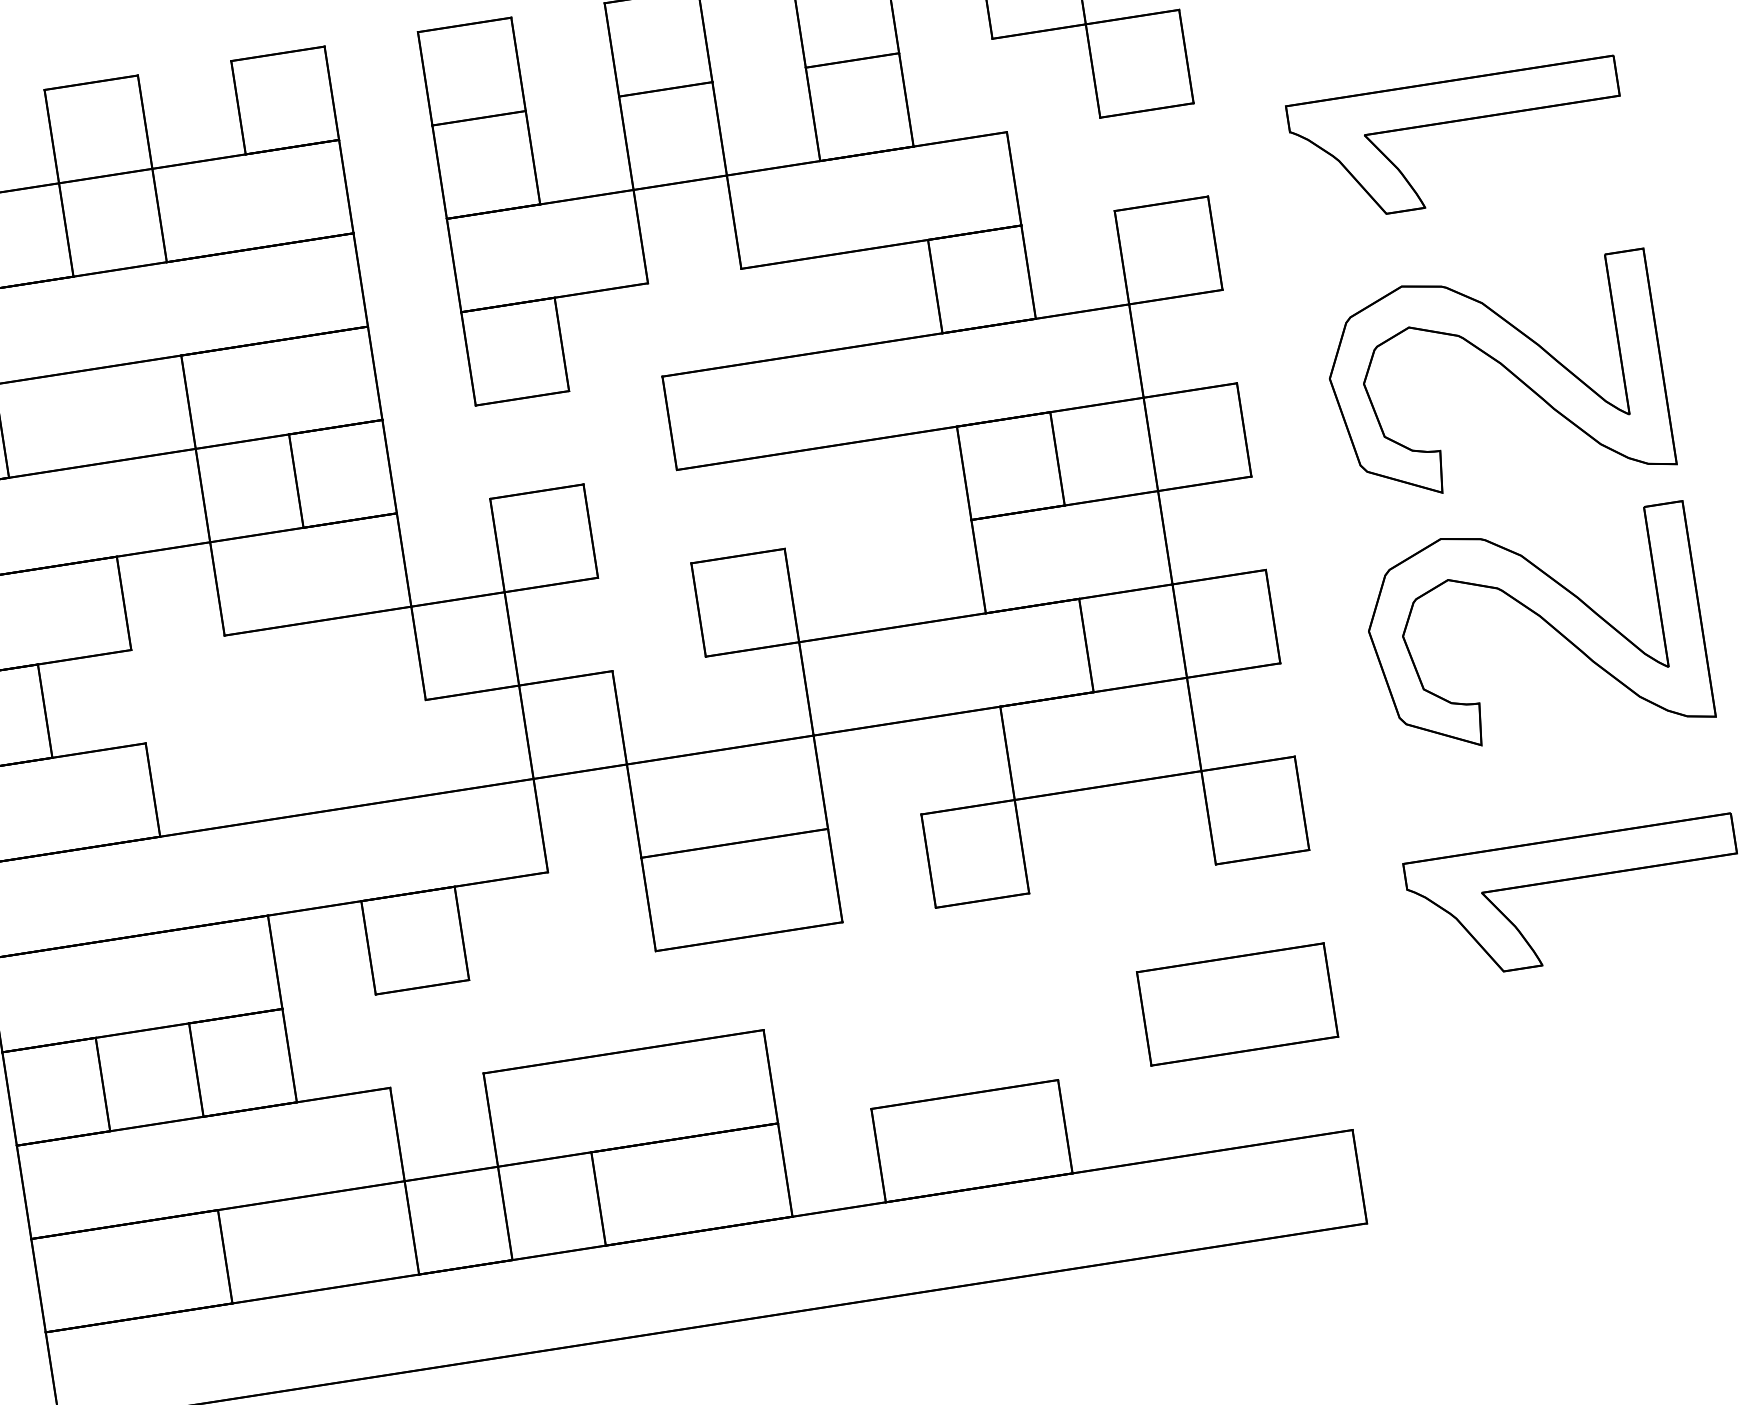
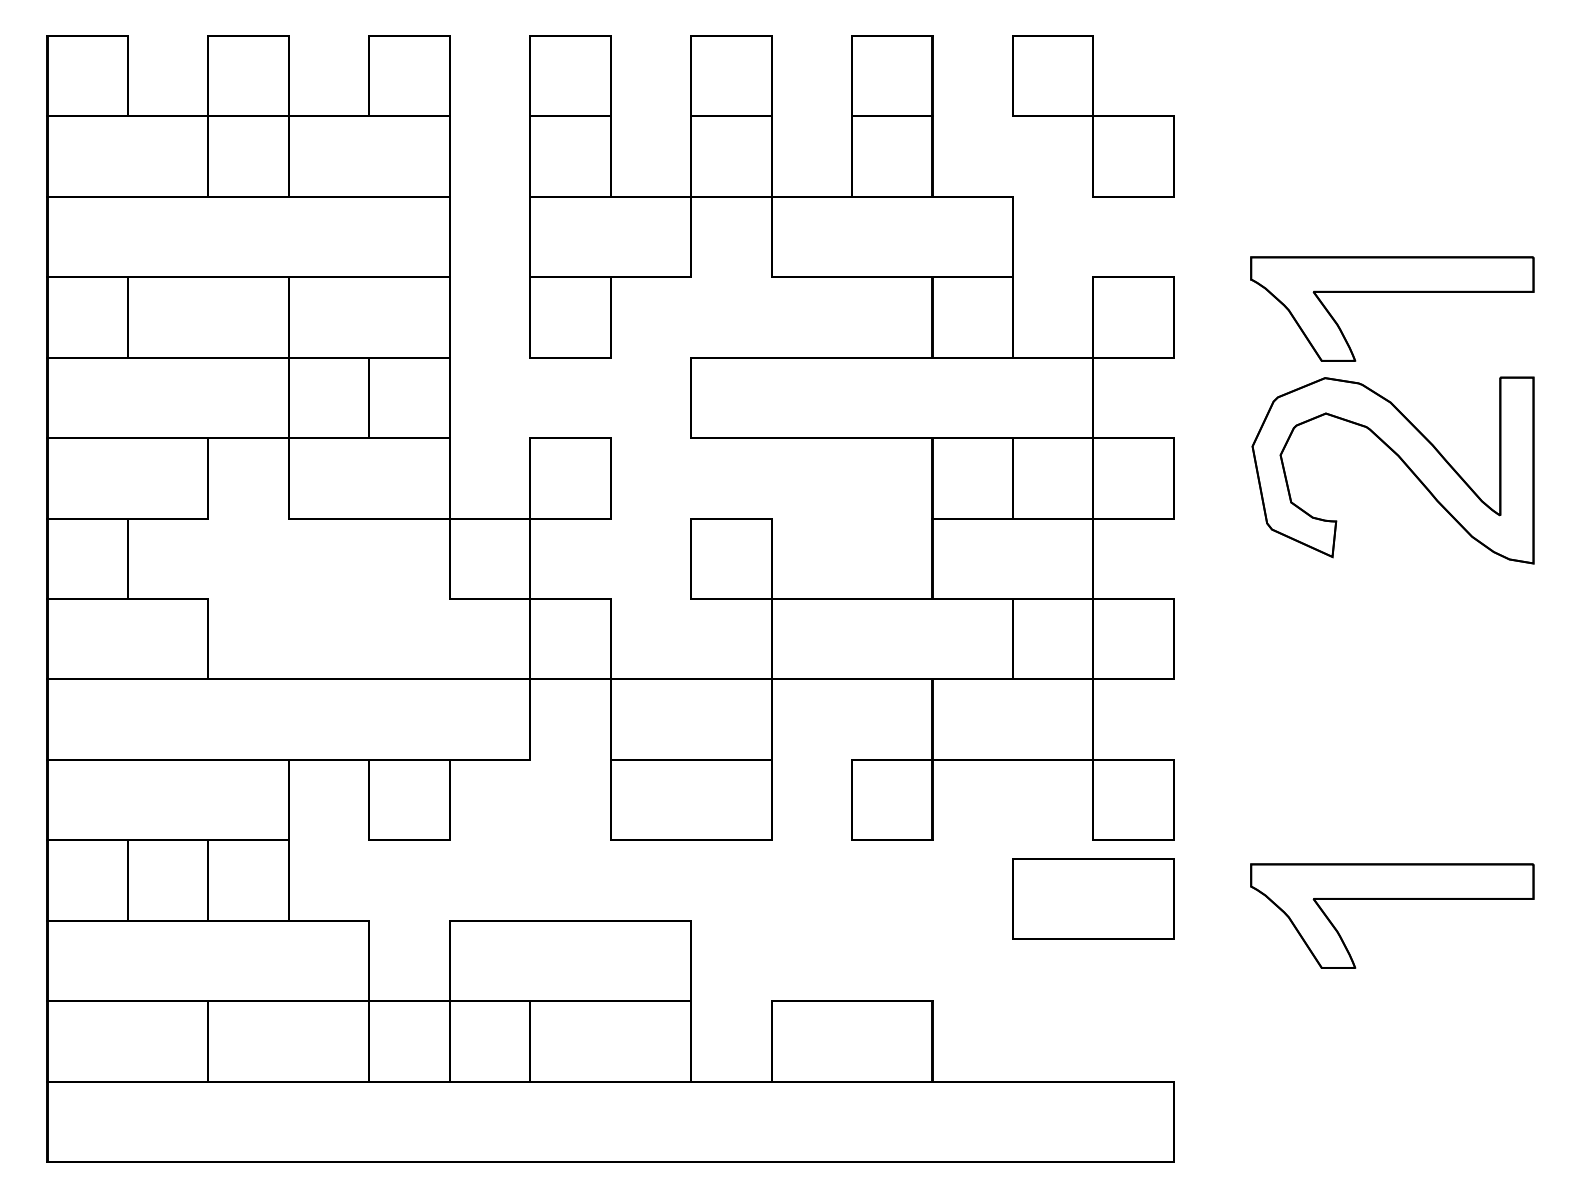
part: (1456, 121) -> (1392, 292), moved
part: (1548, 625) -> (1404, 682), removed
part: (1237, 1003) -> (1093, 898), moved

